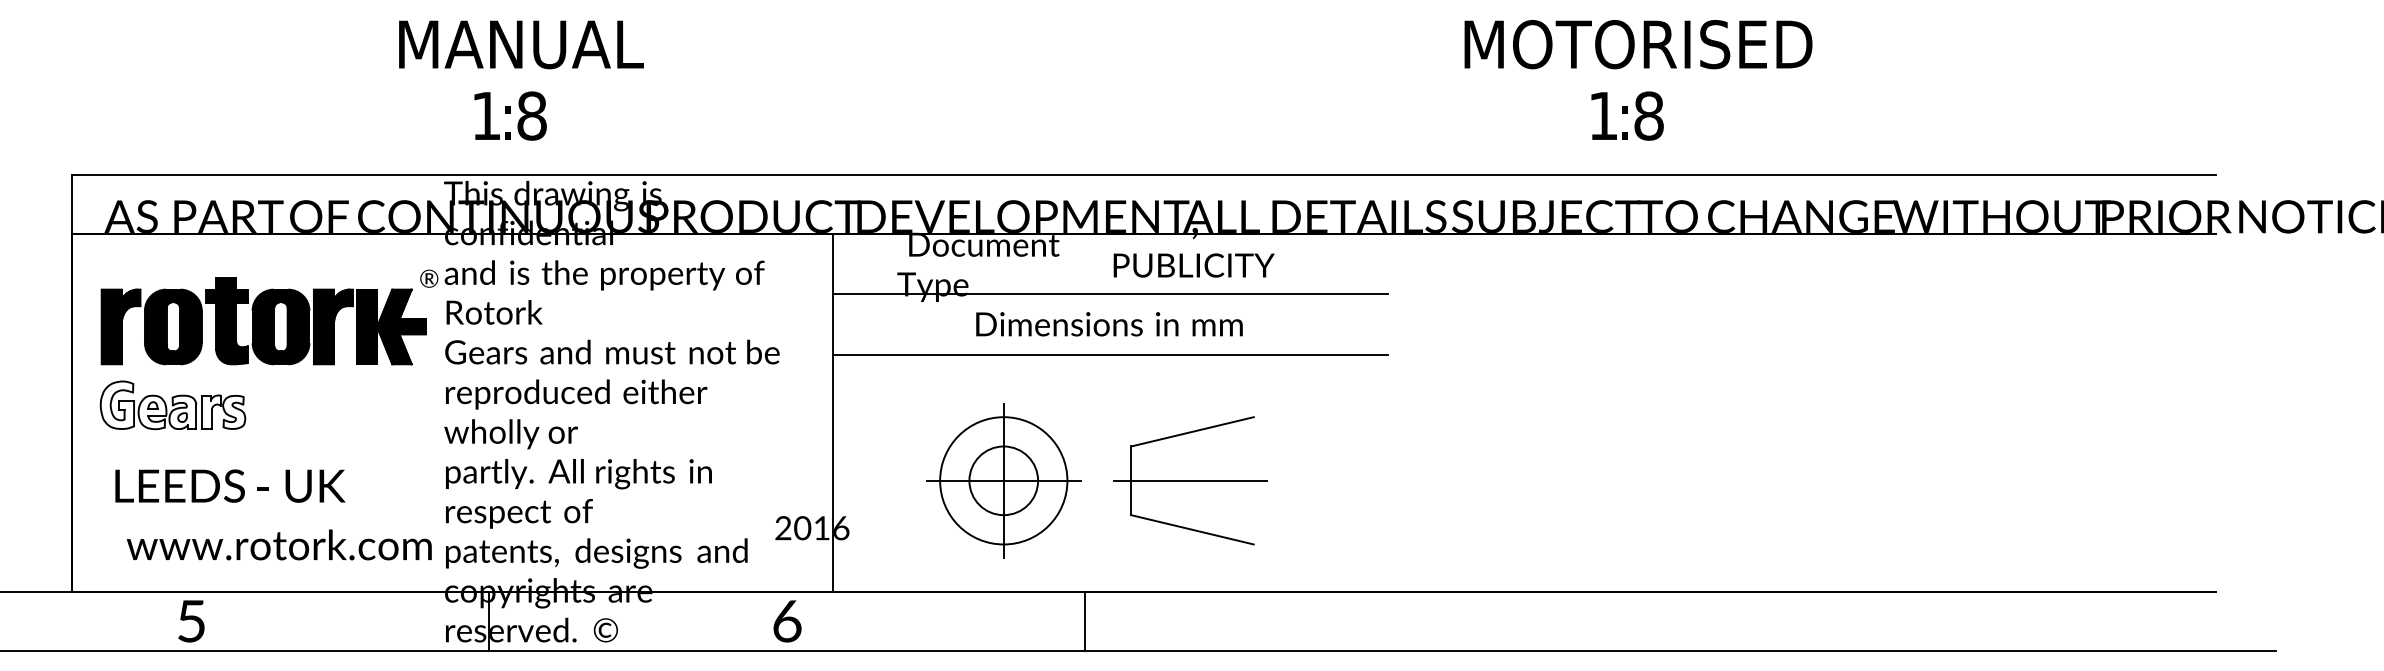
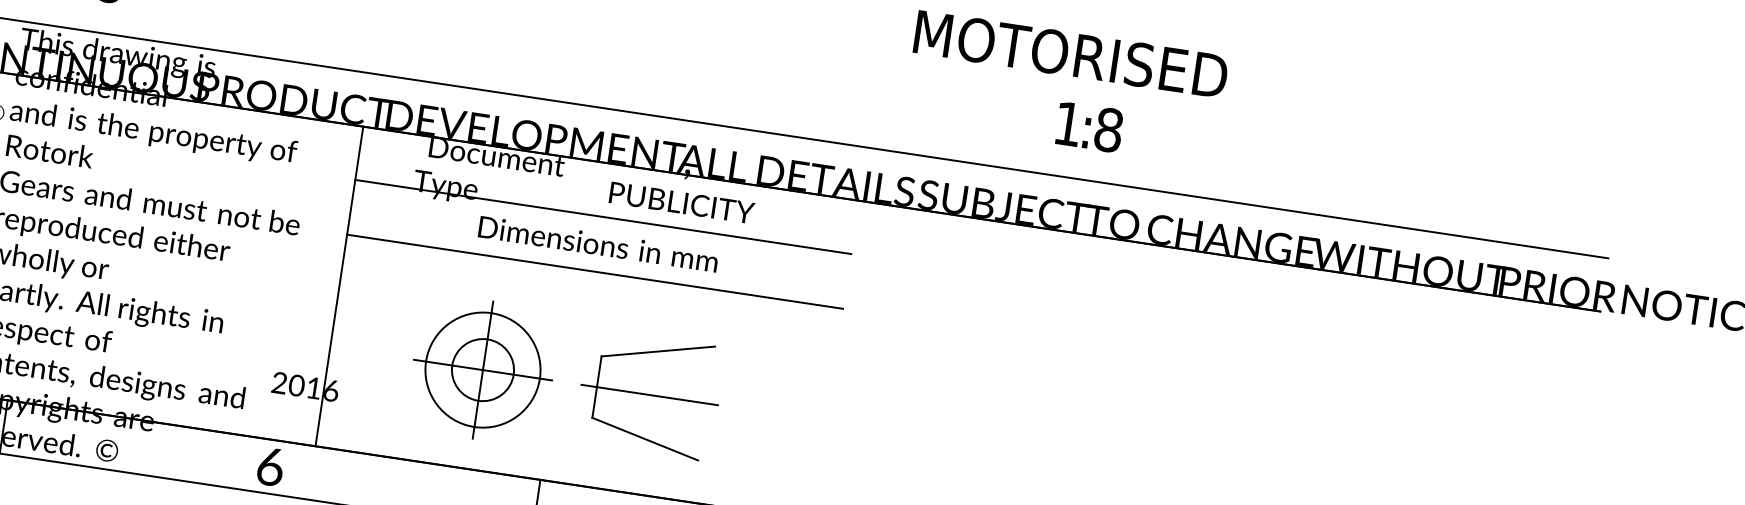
text: (1638, 44) -> (1071, 54), moved

